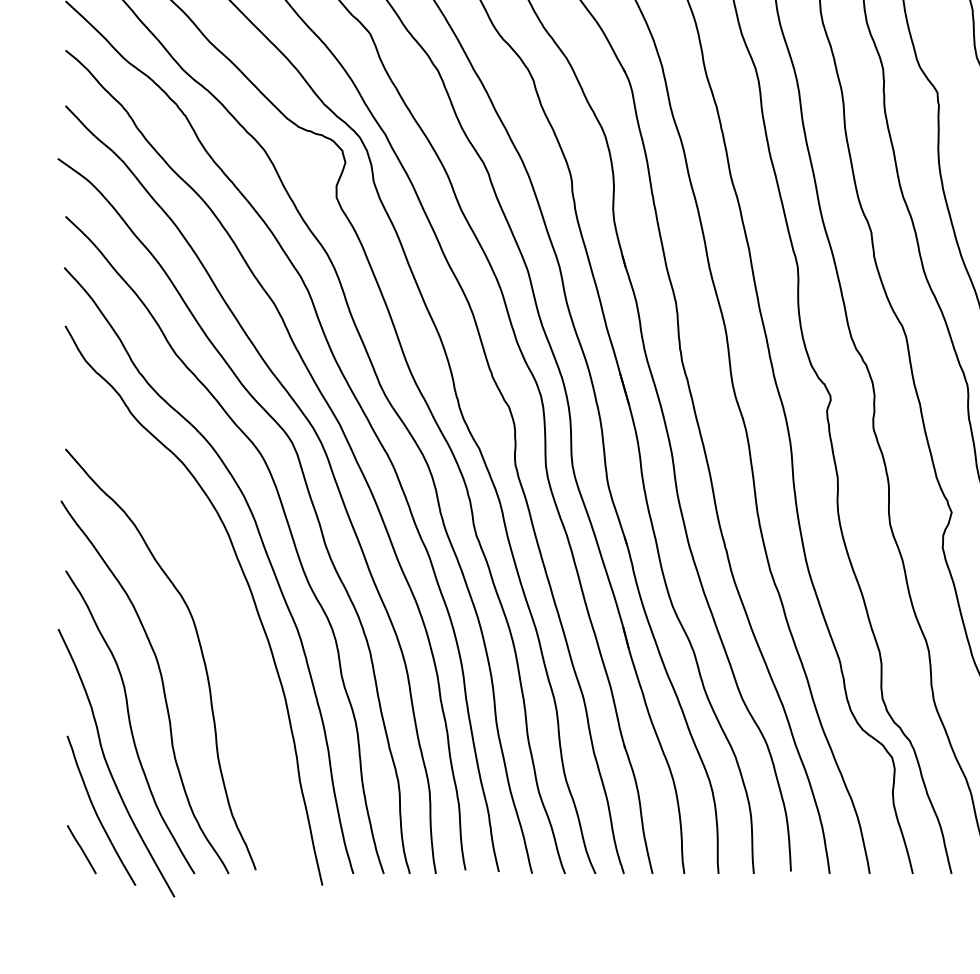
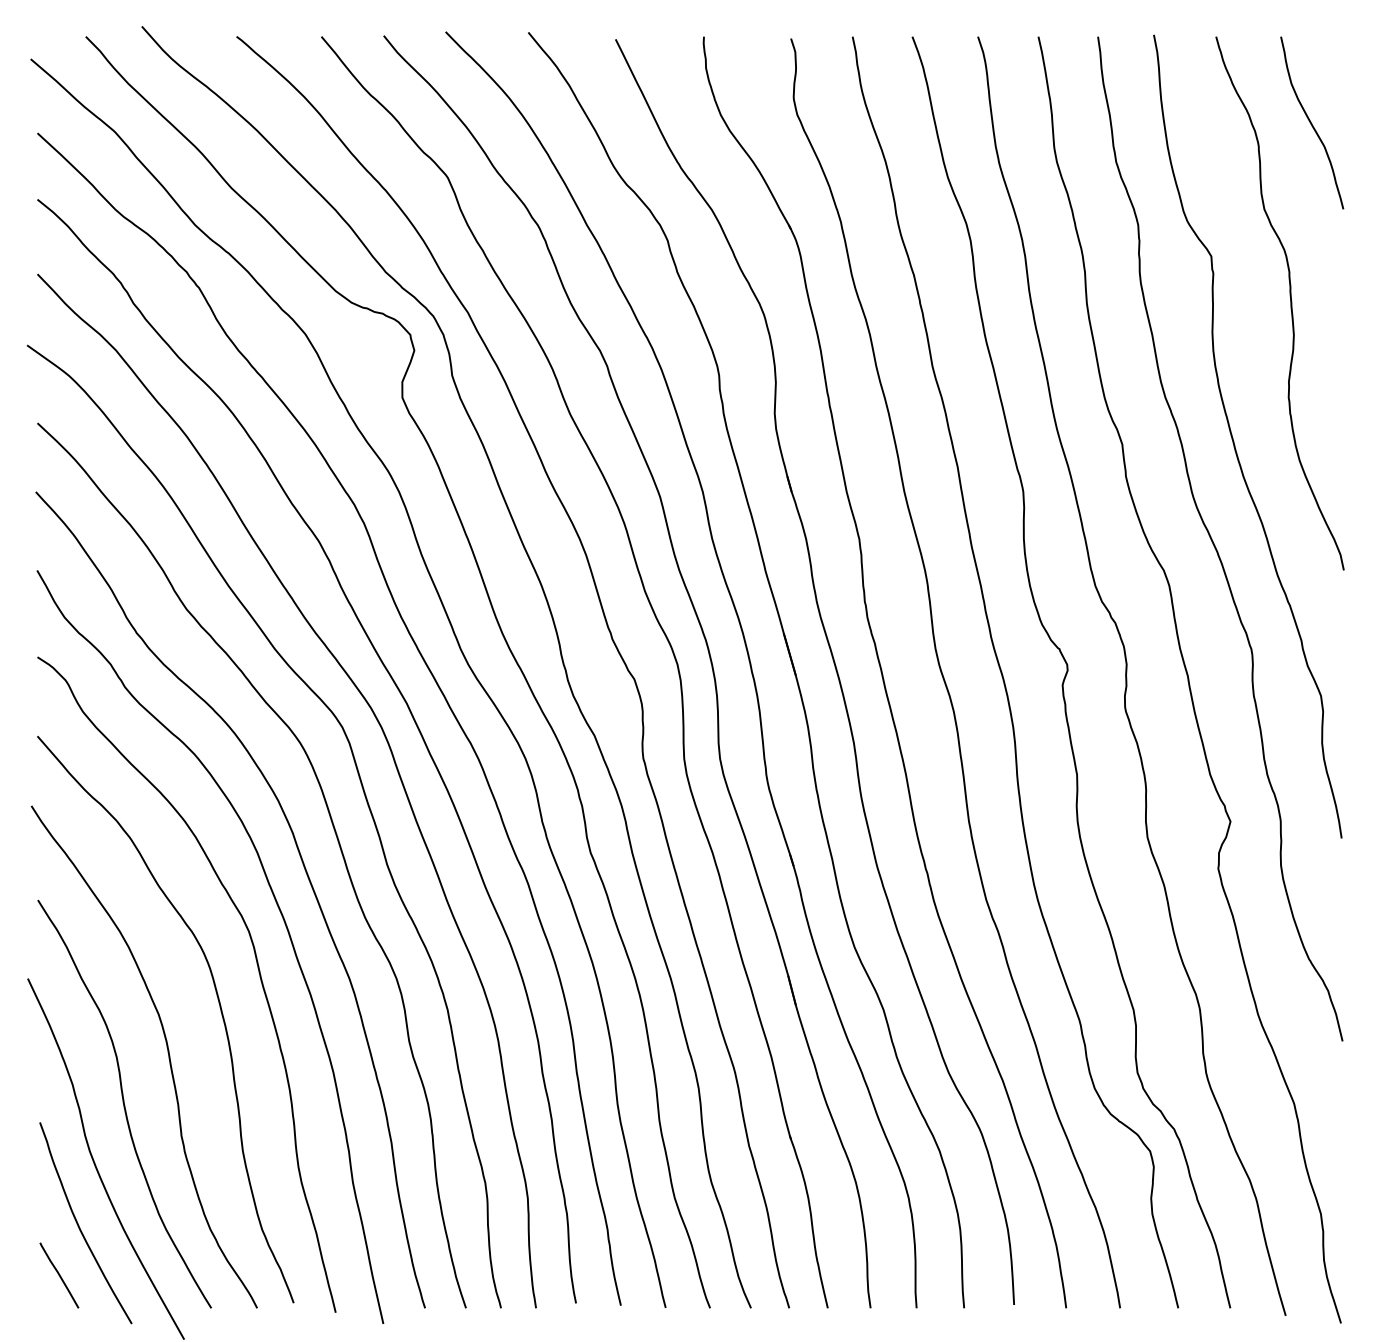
curve: (228, 621) -> (257, 968), added

